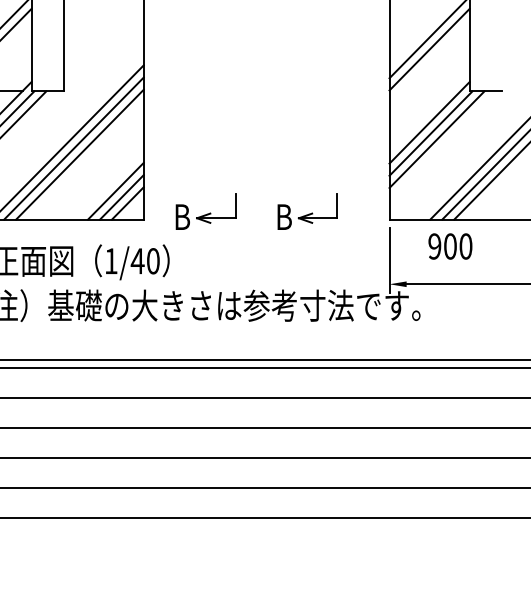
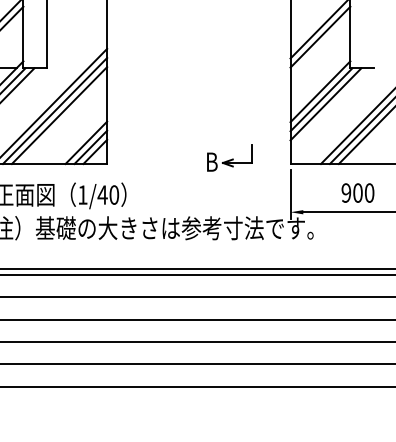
part: (205, 210) -> (153, 157), removed
text: (449, 245) -> (357, 192), moved

